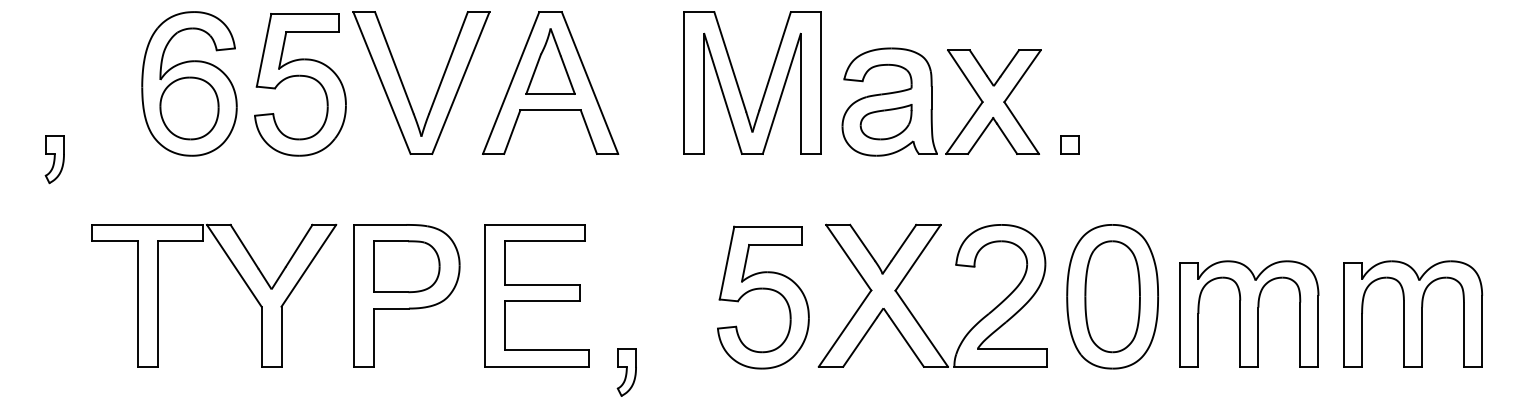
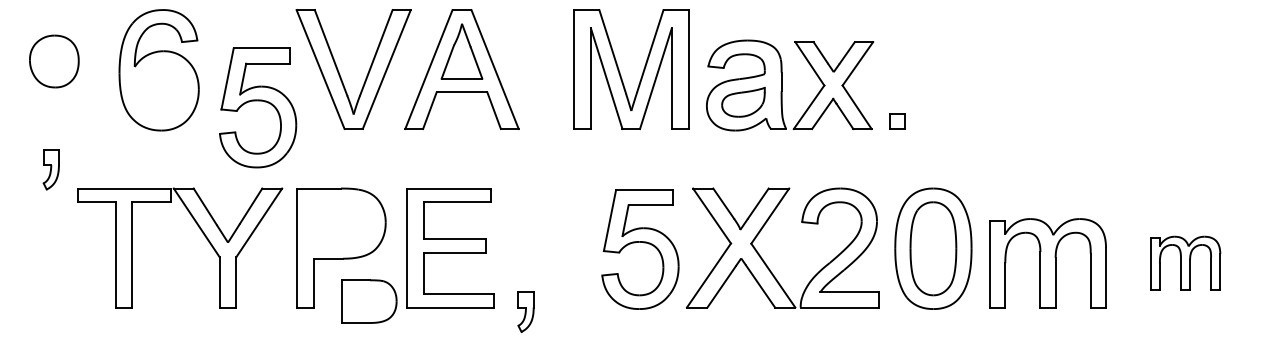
part: (300, 76) -> (258, 100), moved
part: (189, 108) -> (54, 61), moved
part: (54, 159) -> (50, 169), moved
part: (406, 266) -> (368, 301), moved
part: (1413, 313) -> (1185, 262), size x0.6

